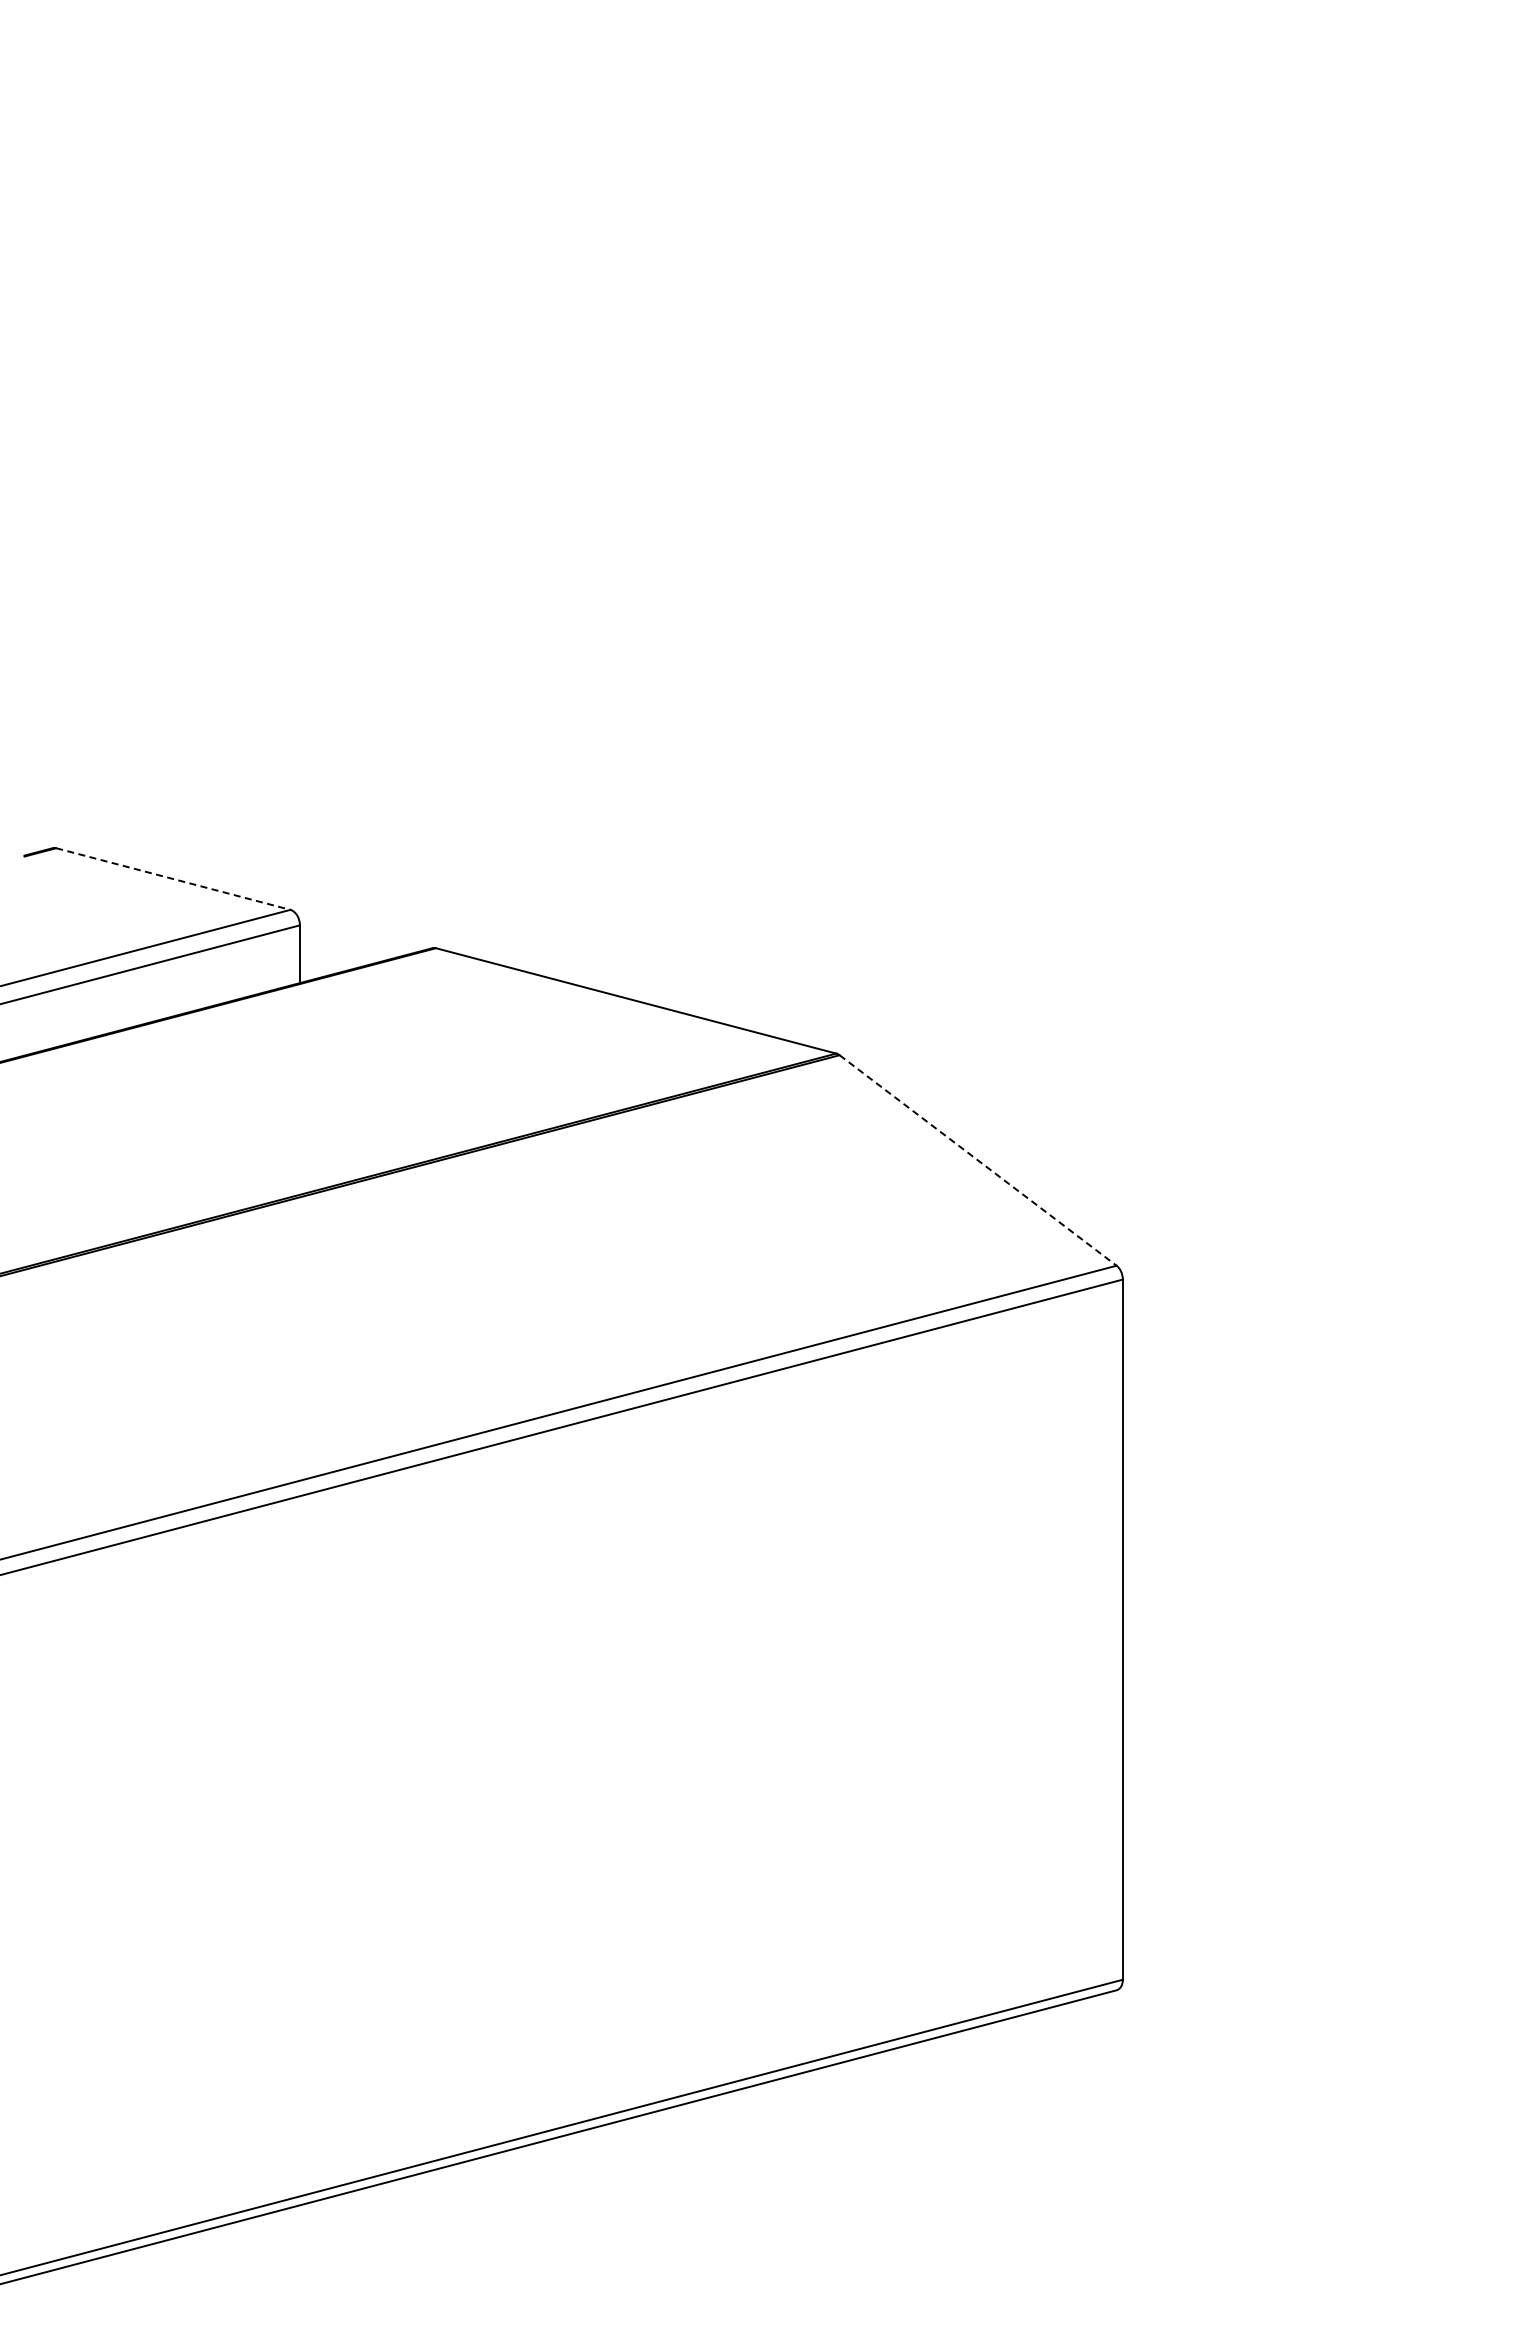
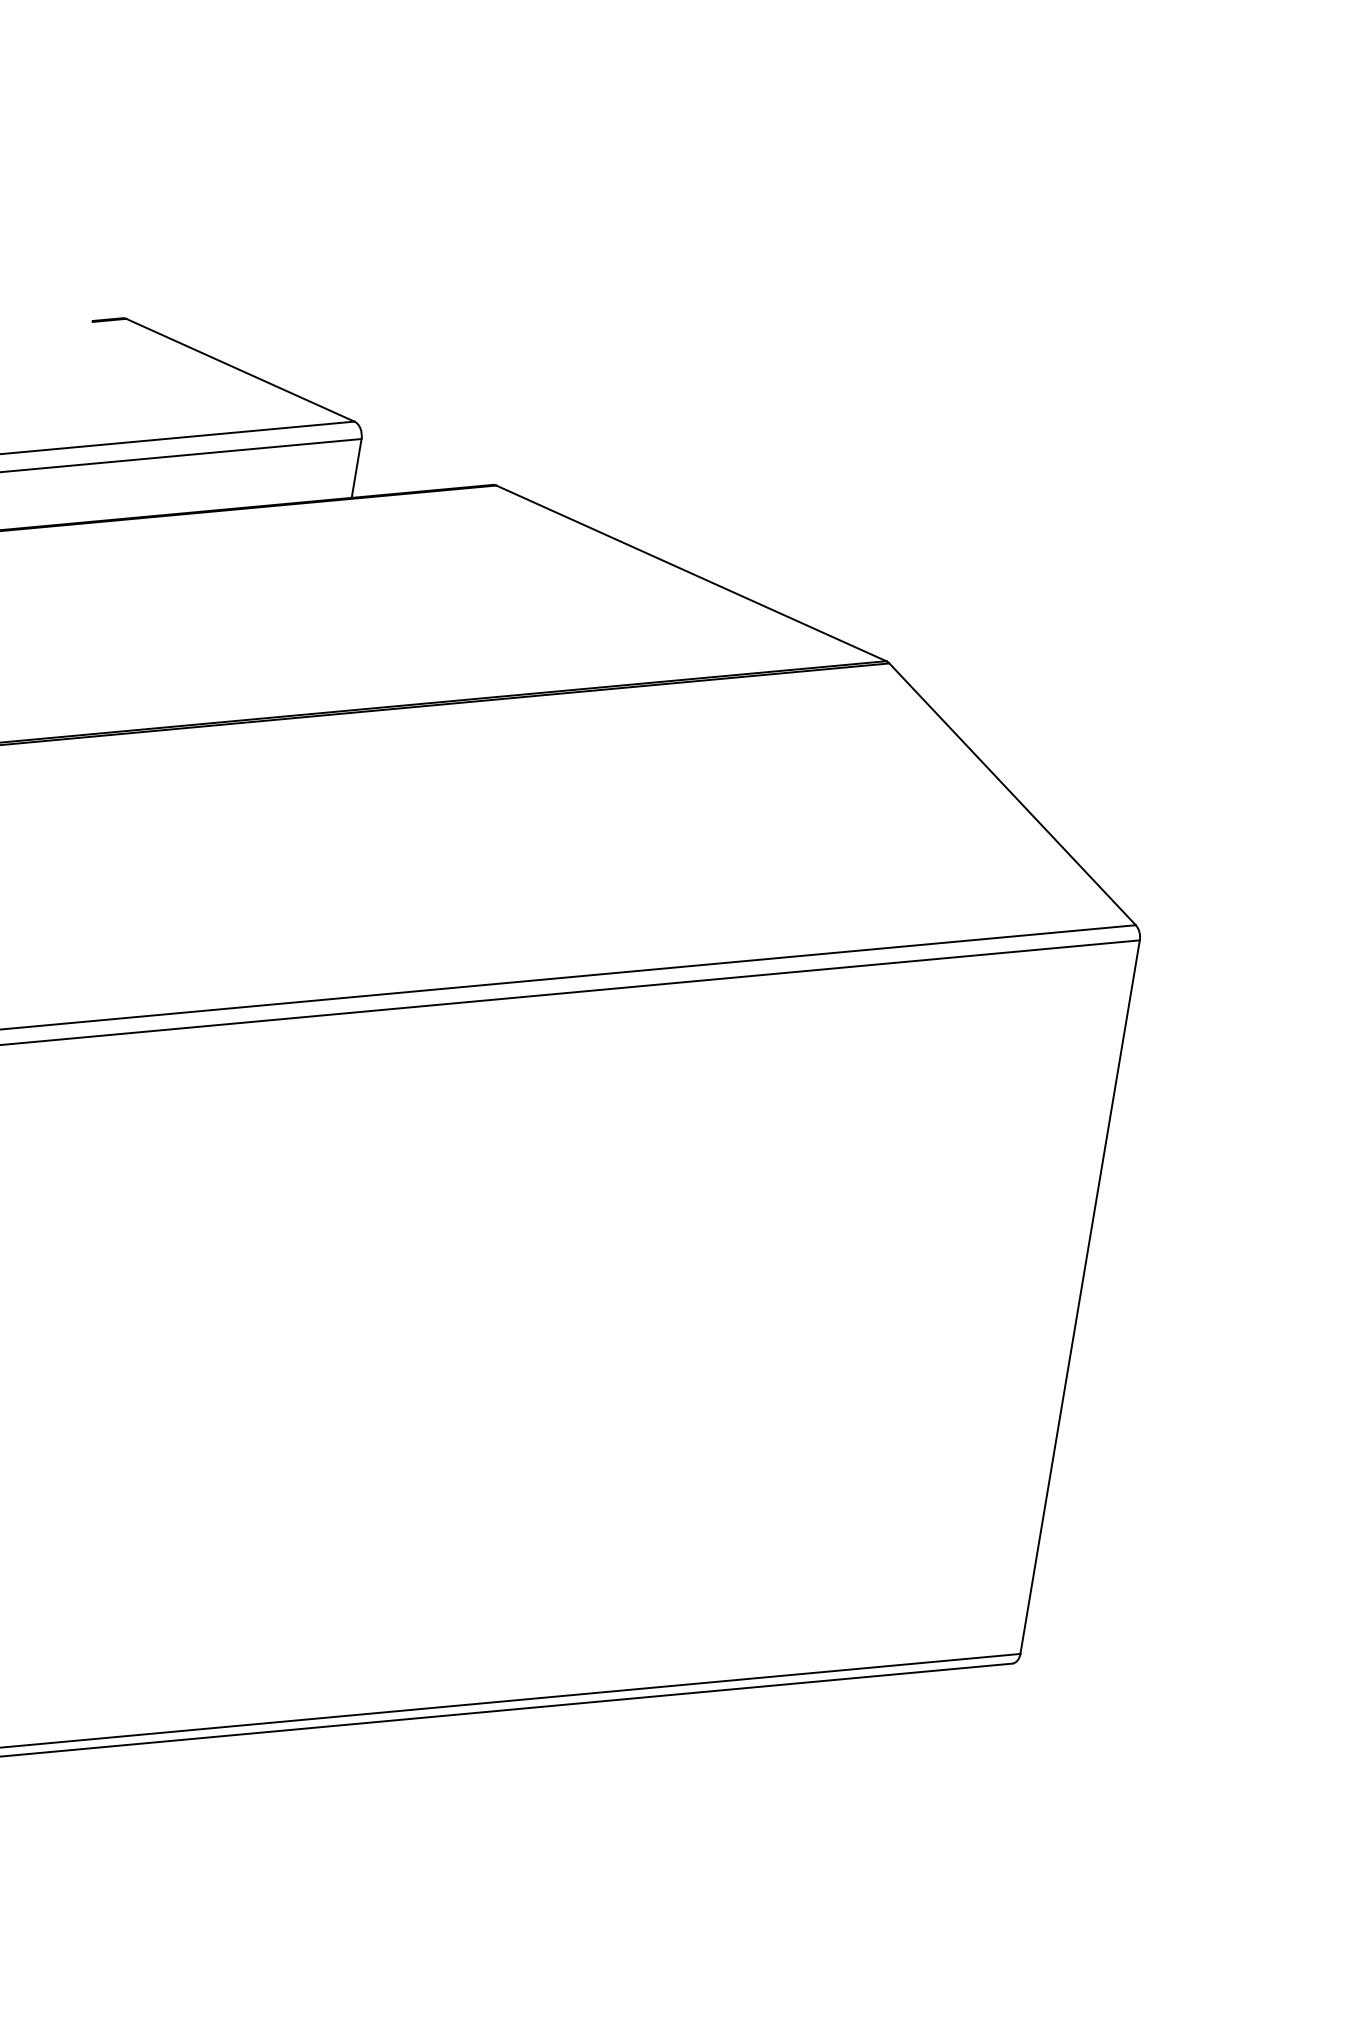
line: (173, 879) -> (240, 370), dashed -> solid
line: (978, 1160) -> (1013, 794), dashed -> solid

